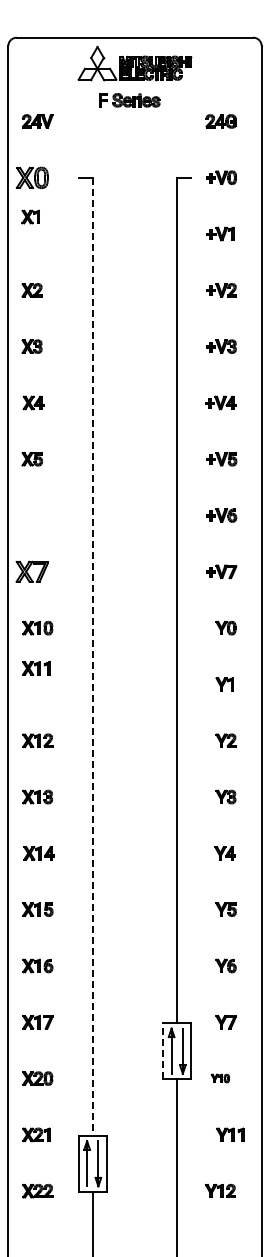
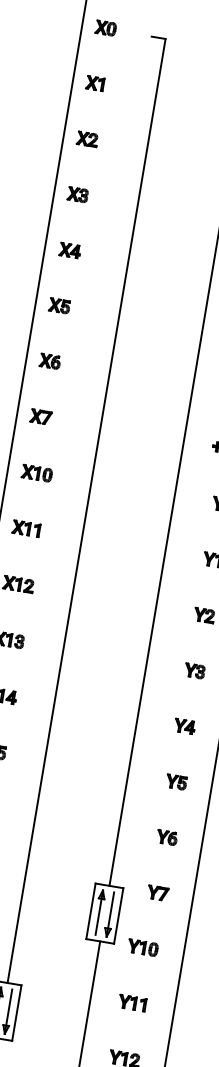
part: (31, 177) -> (105, 27), size x0.62
part: (30, 216) -> (95, 82), moved
part: (31, 515) -> (49, 361), added
part: (32, 571) -> (41, 416), size x0.62
line: (92, 657) -> (86, 511), dashed -> solid
part: (36, 668) -> (26, 528), moved
line: (163, 1050) -> (91, 910), dashed -> solid
part: (220, 1078) -> (143, 947), size x1.67
part: (230, 1134) -> (132, 1002), moved

